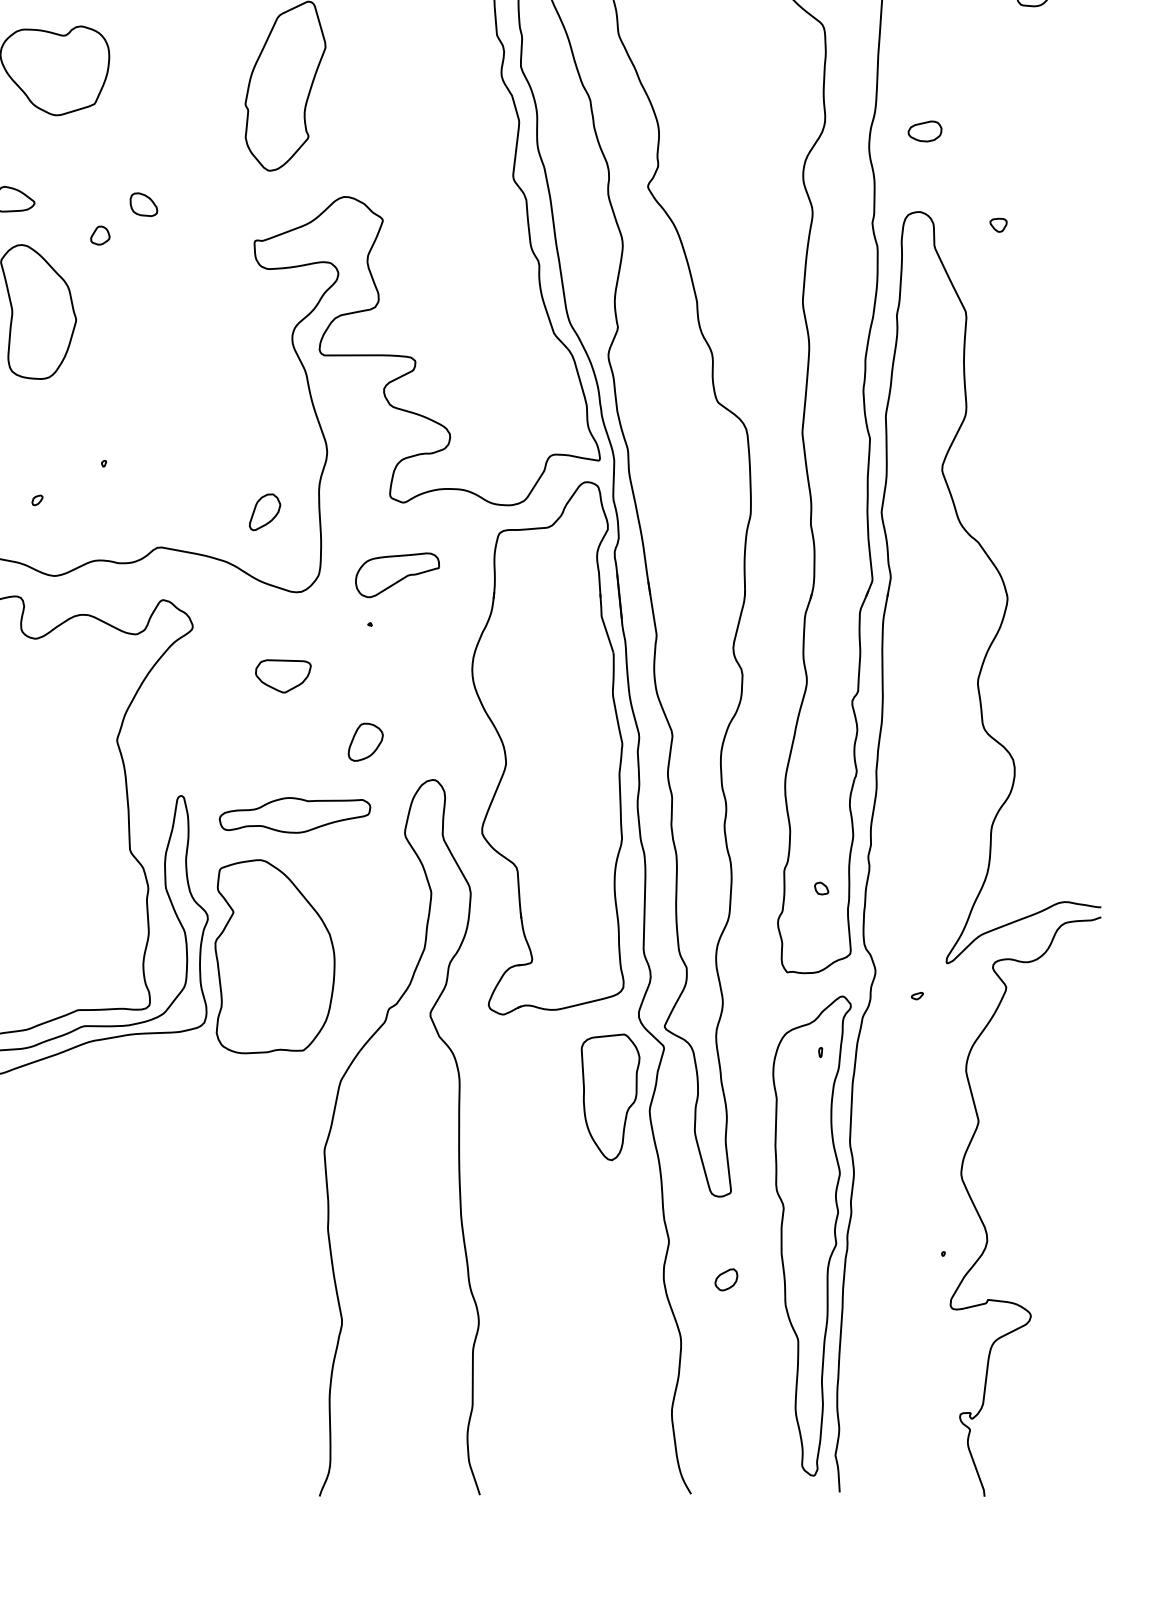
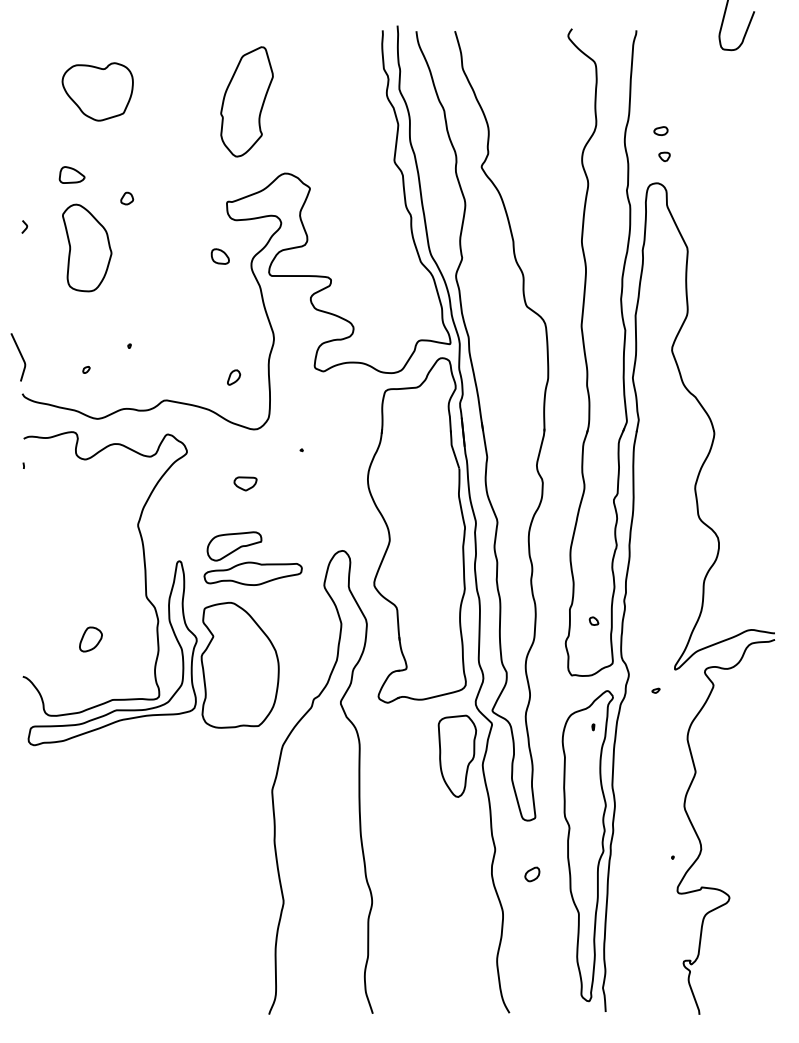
part: (924, 130) -> (660, 130), size x0.62
part: (142, 204) -> (219, 256), moved
part: (998, 224) -> (664, 156), moved
part: (266, 512) -> (234, 377), size x0.62
part: (397, 575) -> (234, 546), moved
part: (283, 675) -> (245, 483), size x0.62
part: (365, 742) -> (90, 639), moved

